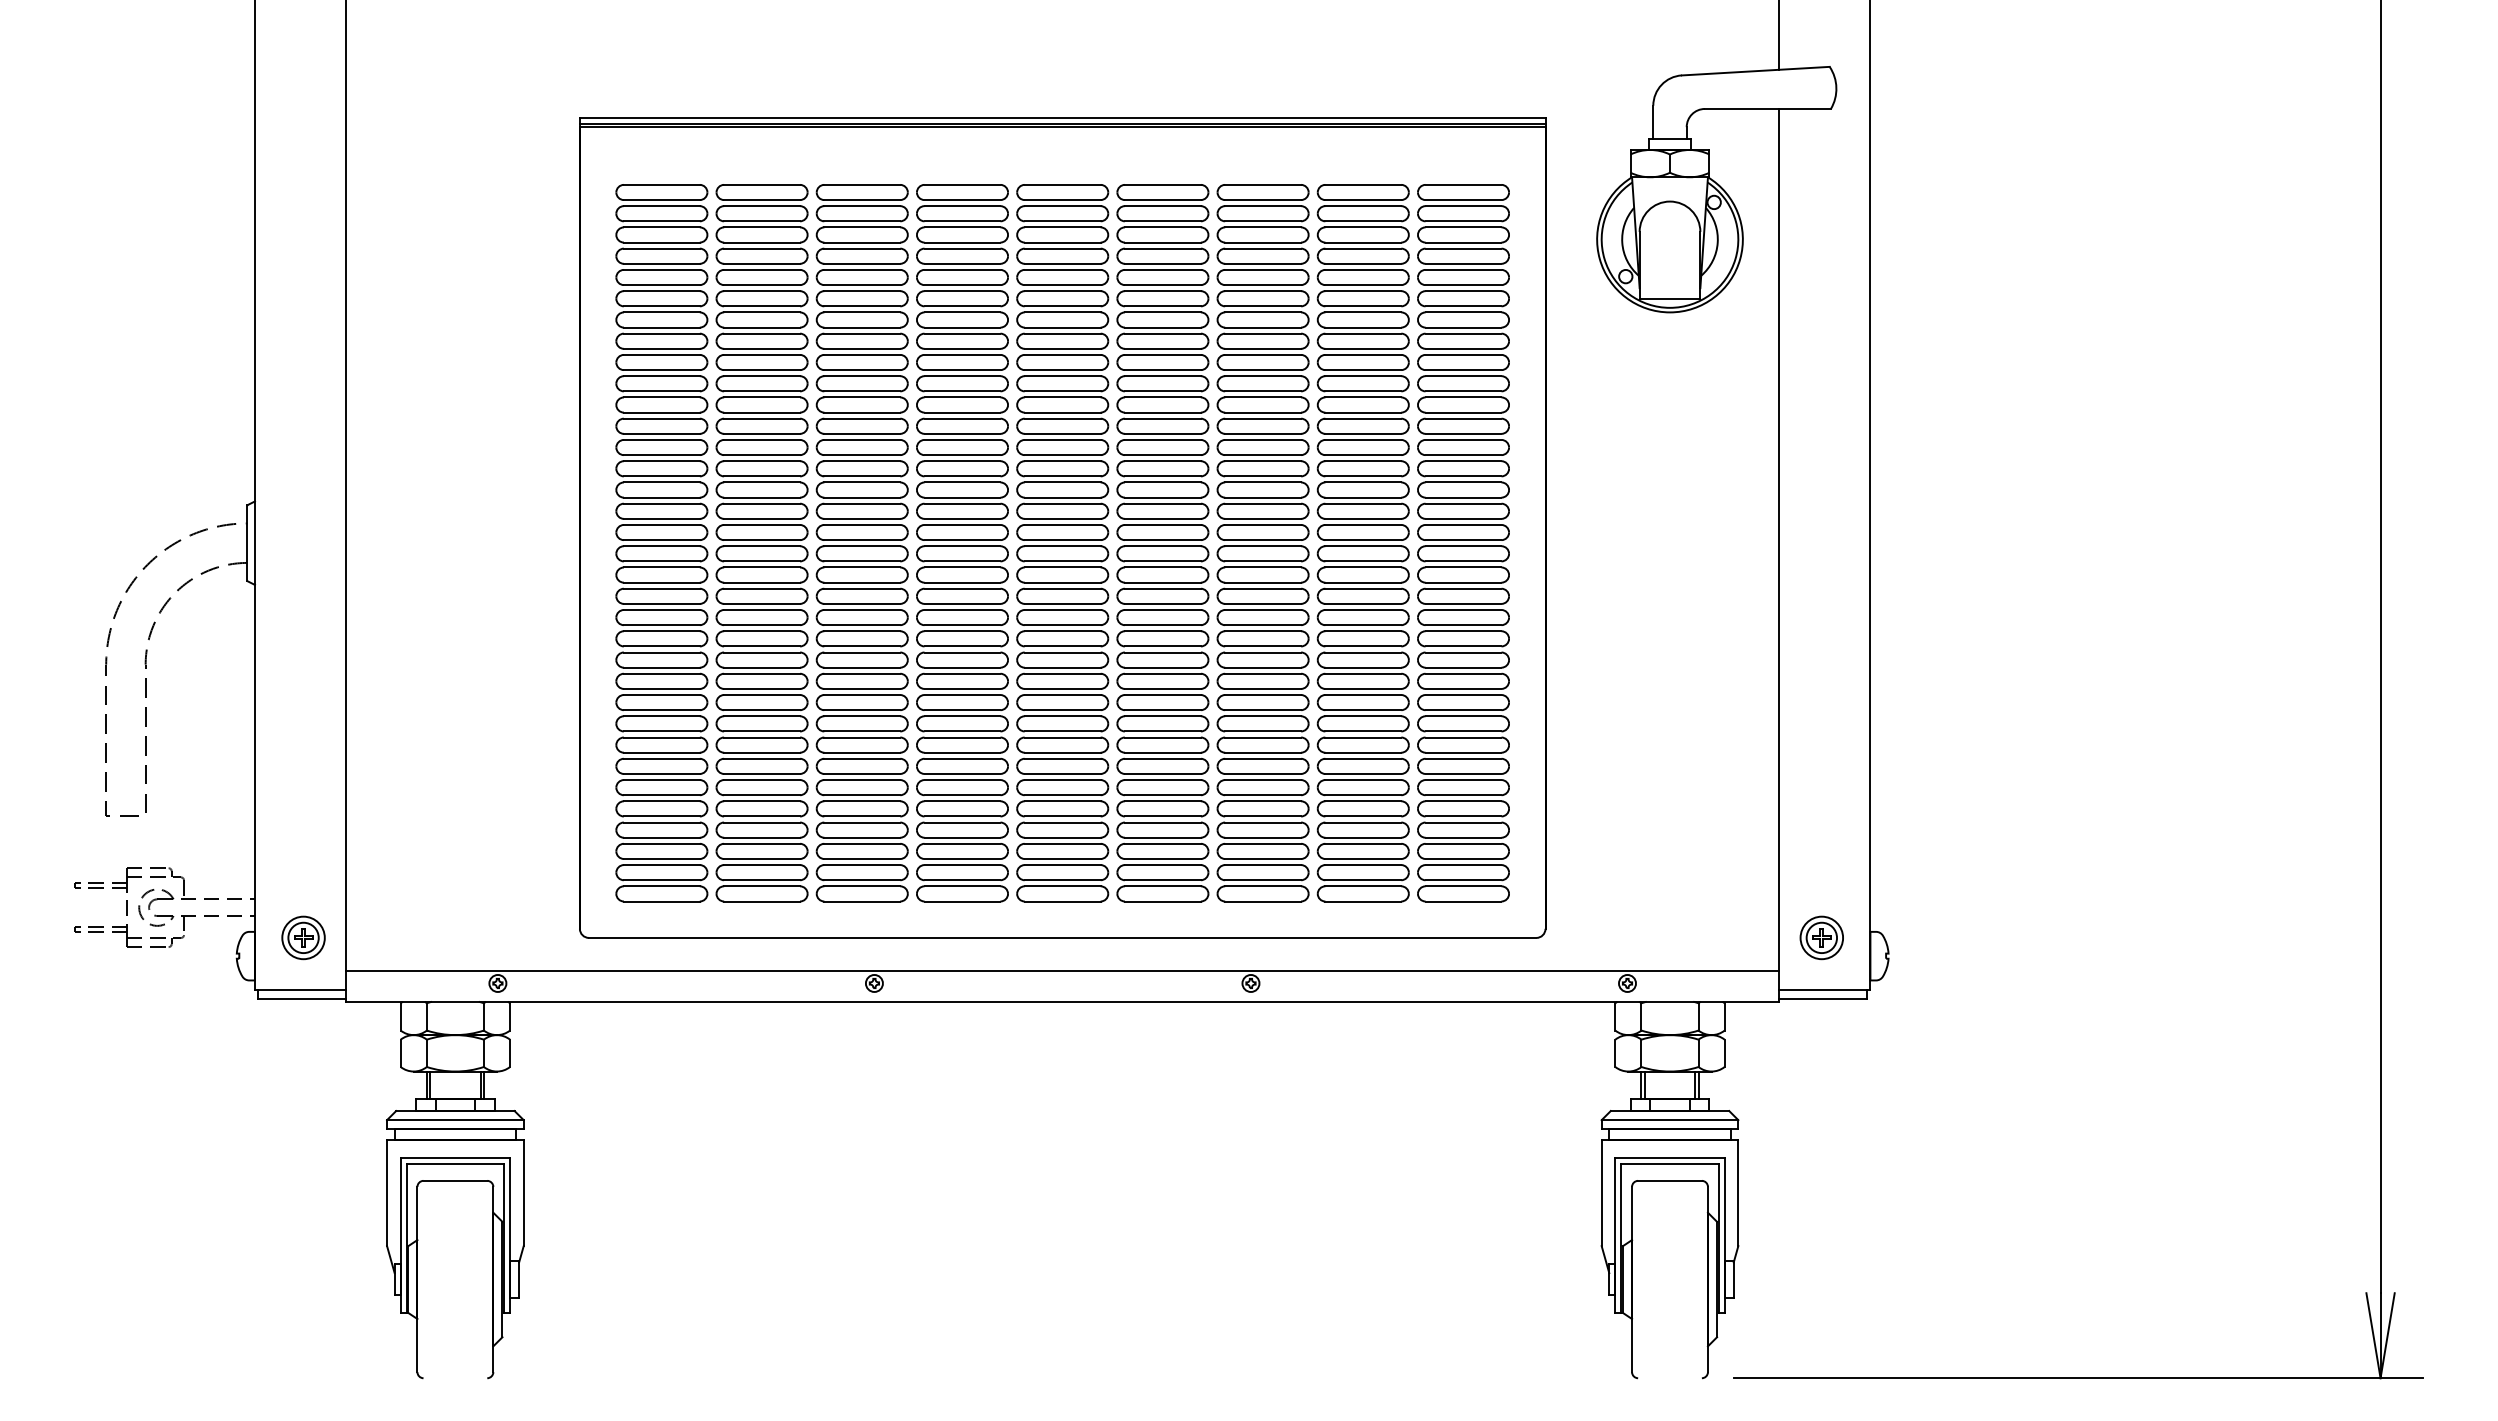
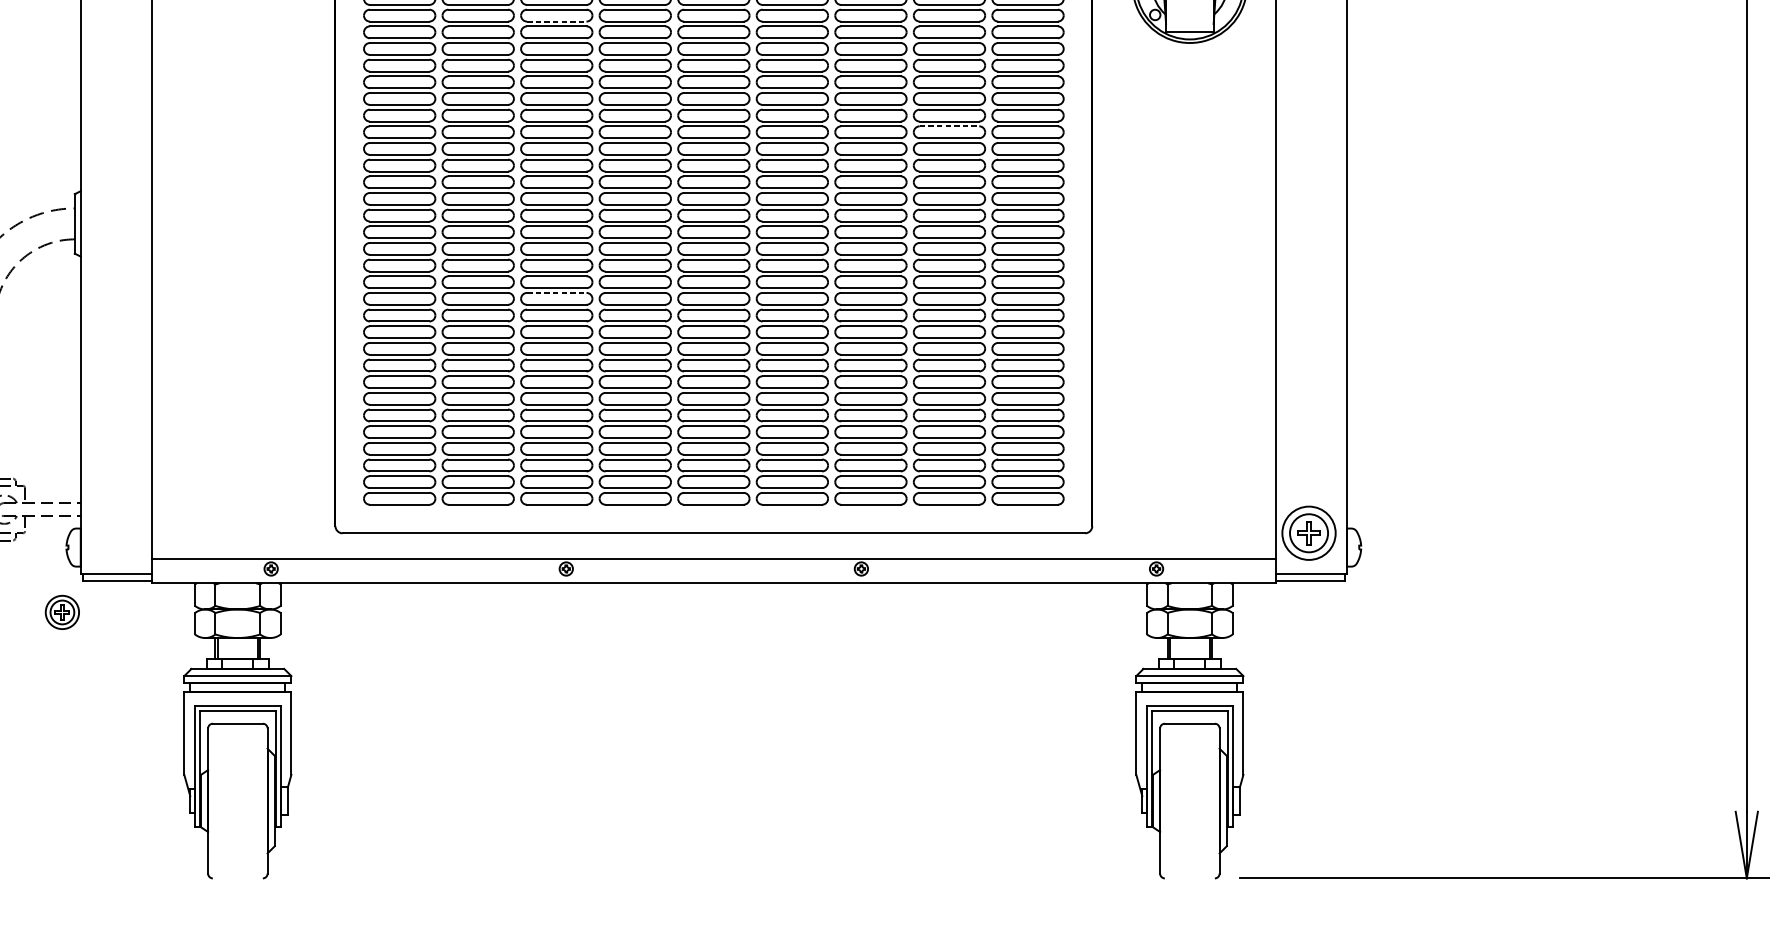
line: (862, 285) -> (556, 21), solid -> dashed
line: (1363, 418) -> (949, 126), solid -> dashed
line: (862, 631) -> (556, 293), solid -> dashed
part: (303, 937) -> (62, 612), moved
part: (1821, 937) -> (1308, 532), size x1.6

